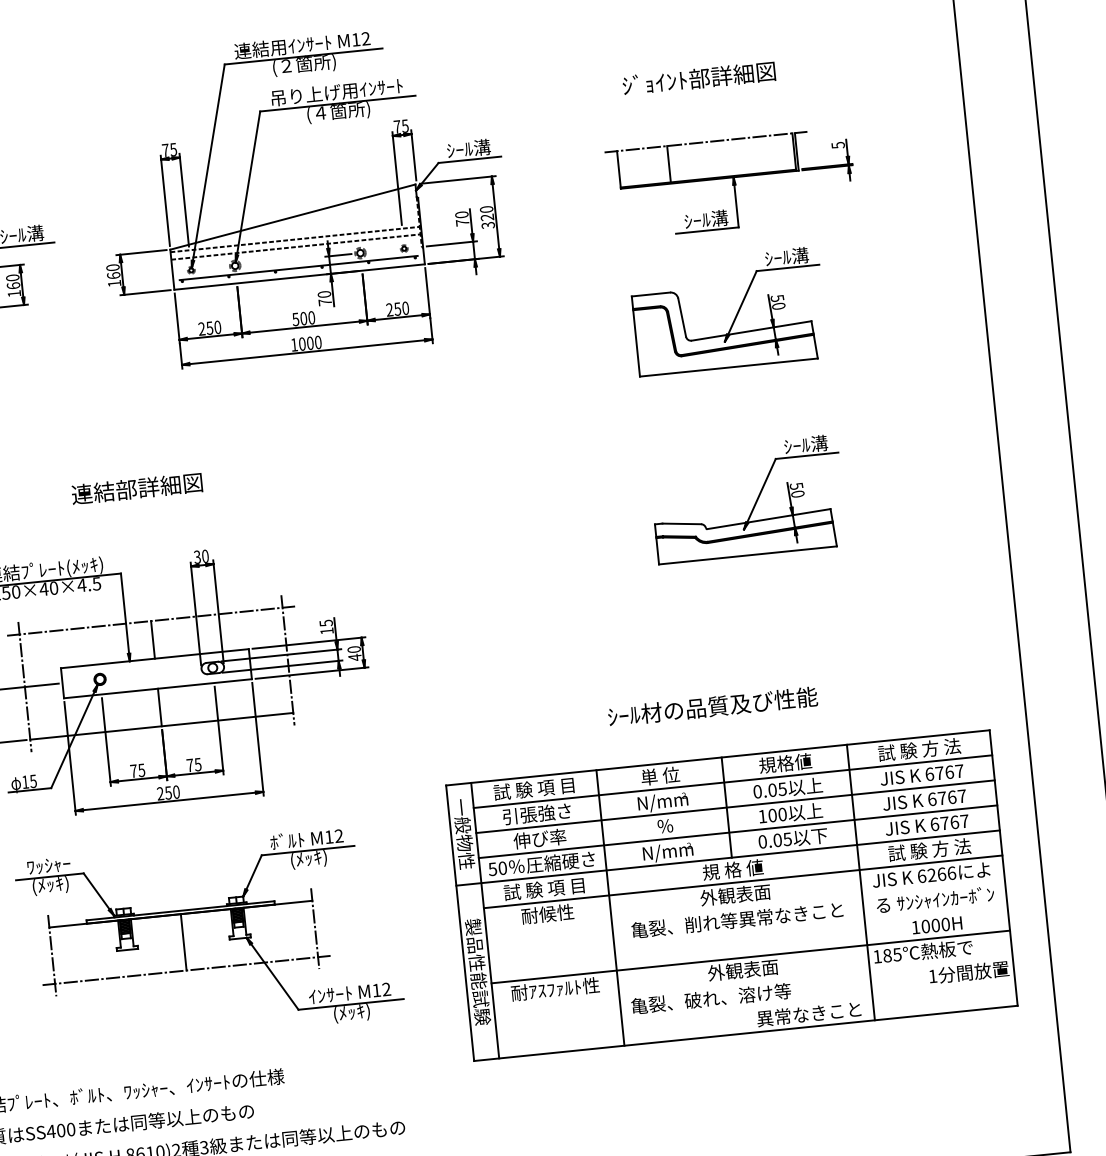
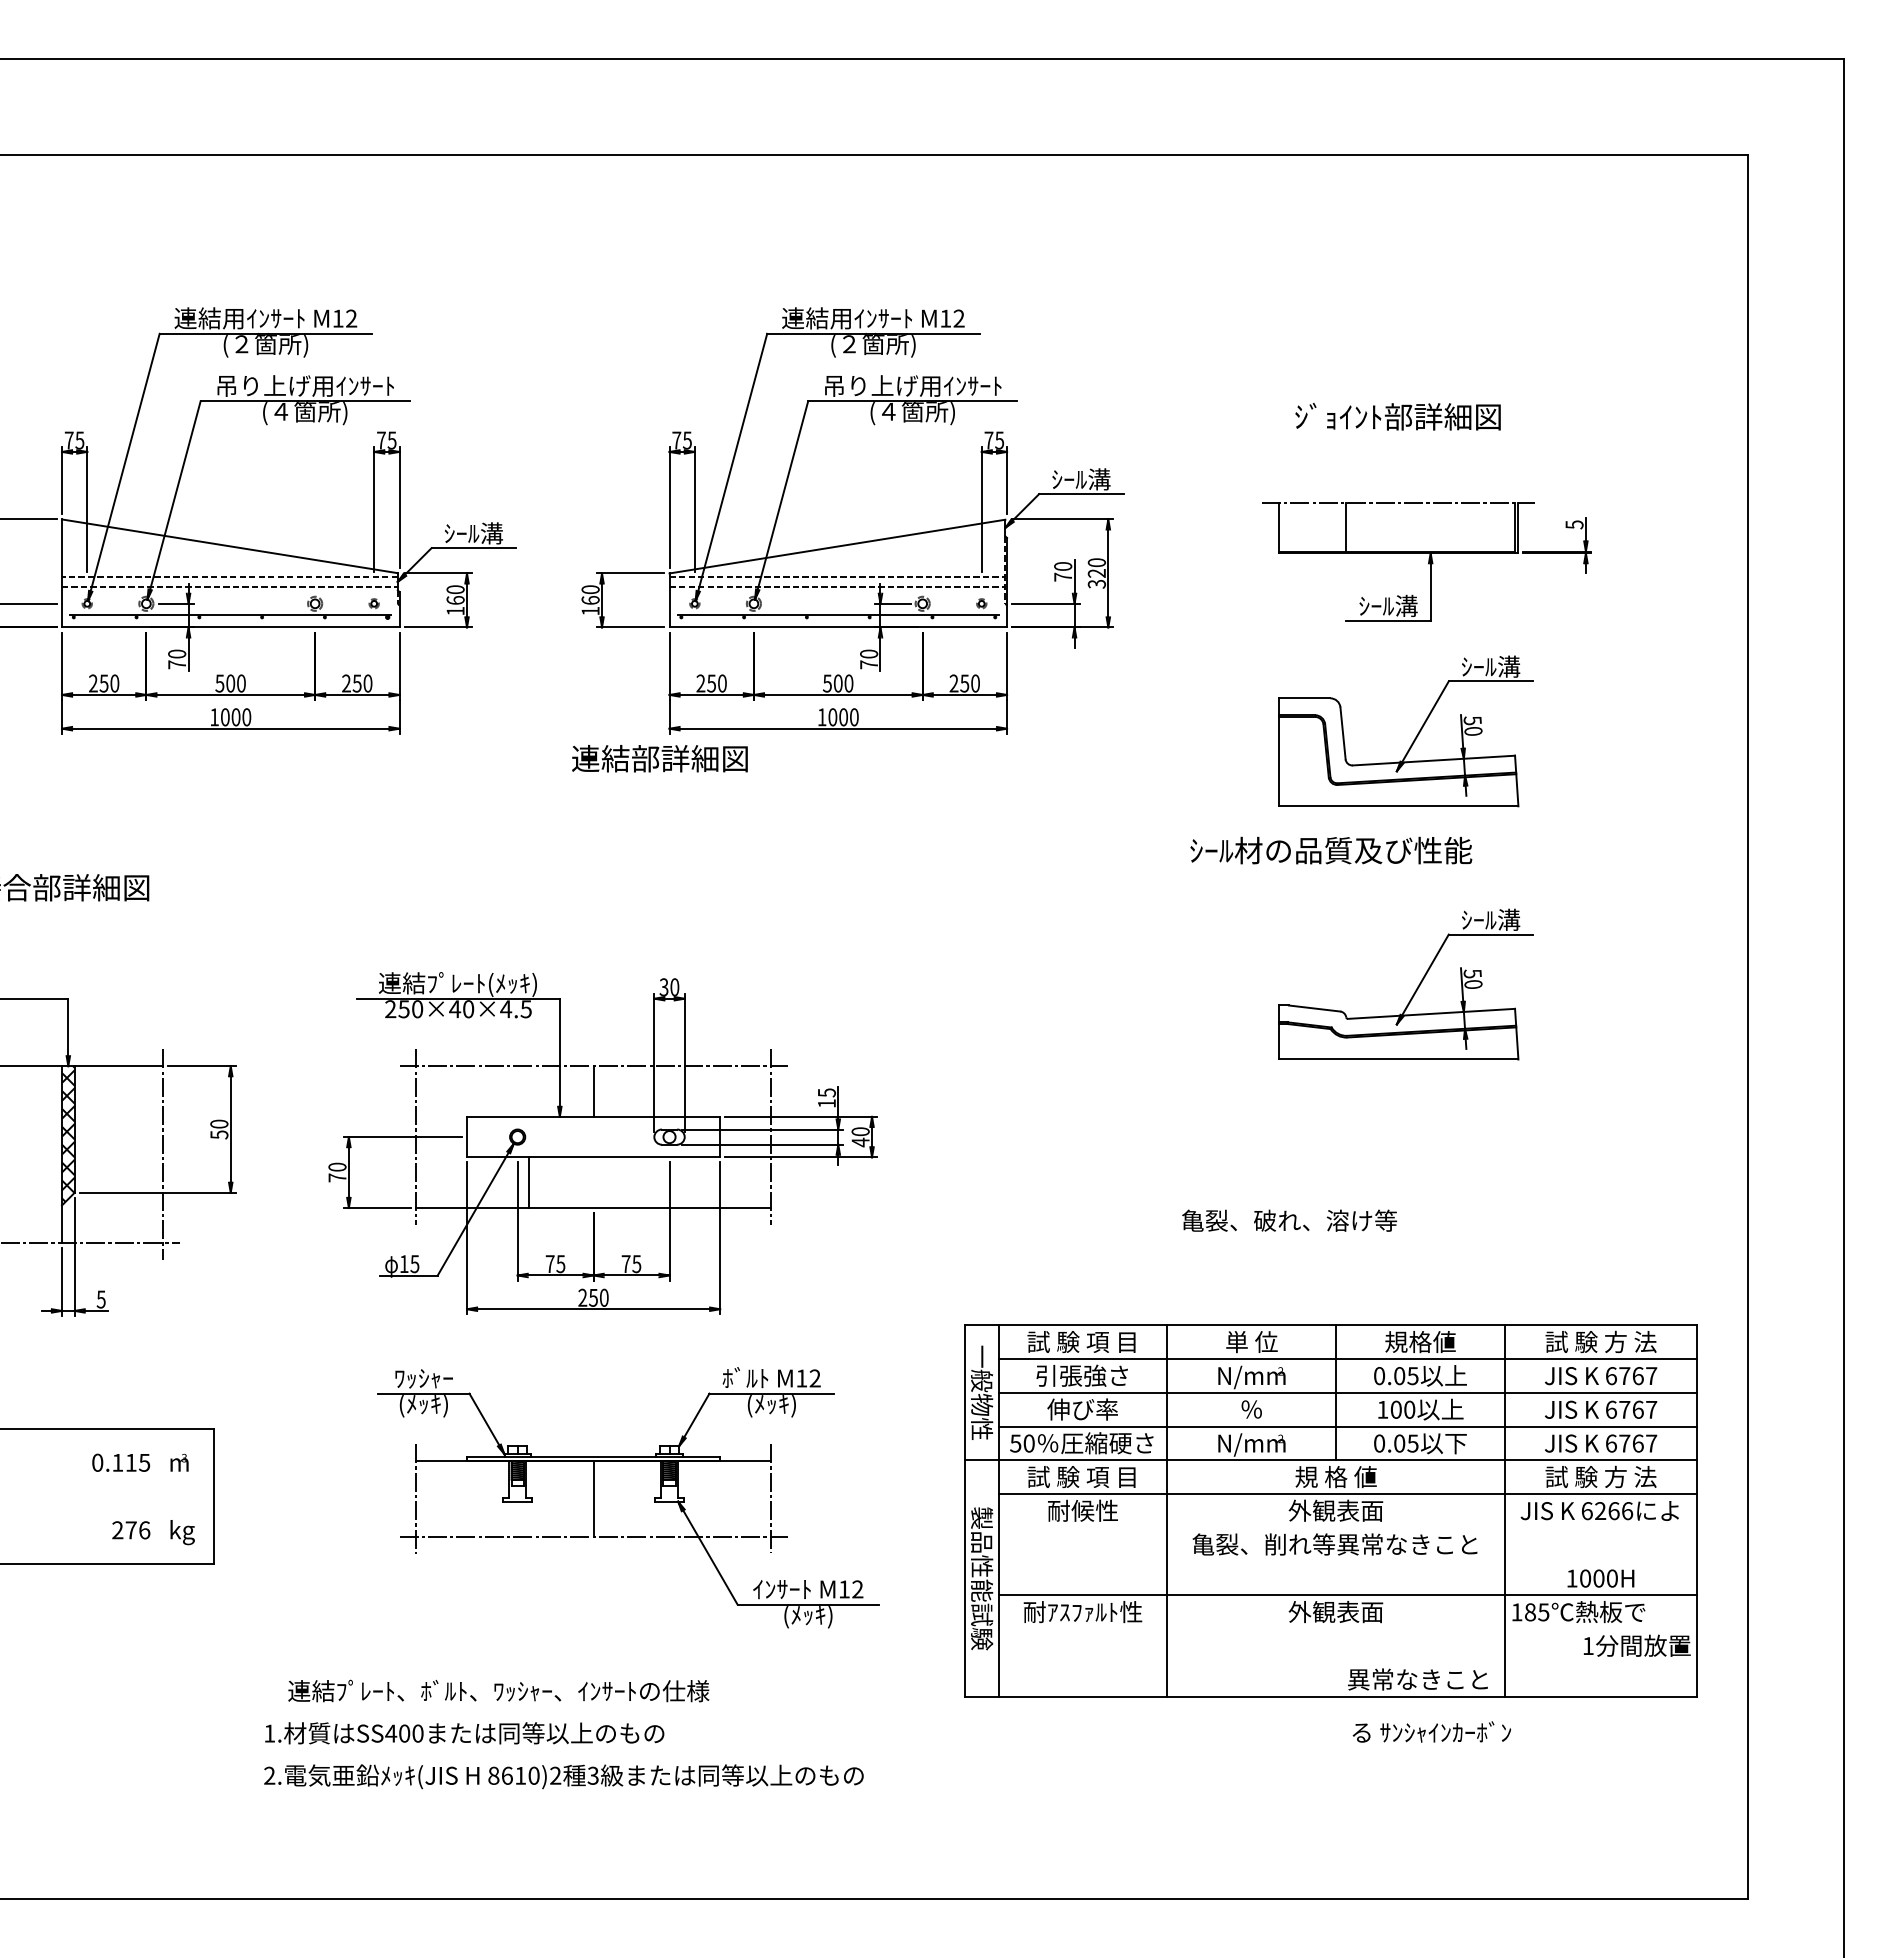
text: (136, 488) -> (659, 758), moved
text: (713, 706) -> (1331, 850), moved
line: (159, 707) -> (528, 1182), moved
text: (935, 899) -> (1431, 1731), moved
text: (711, 998) -> (1289, 1220), moved

